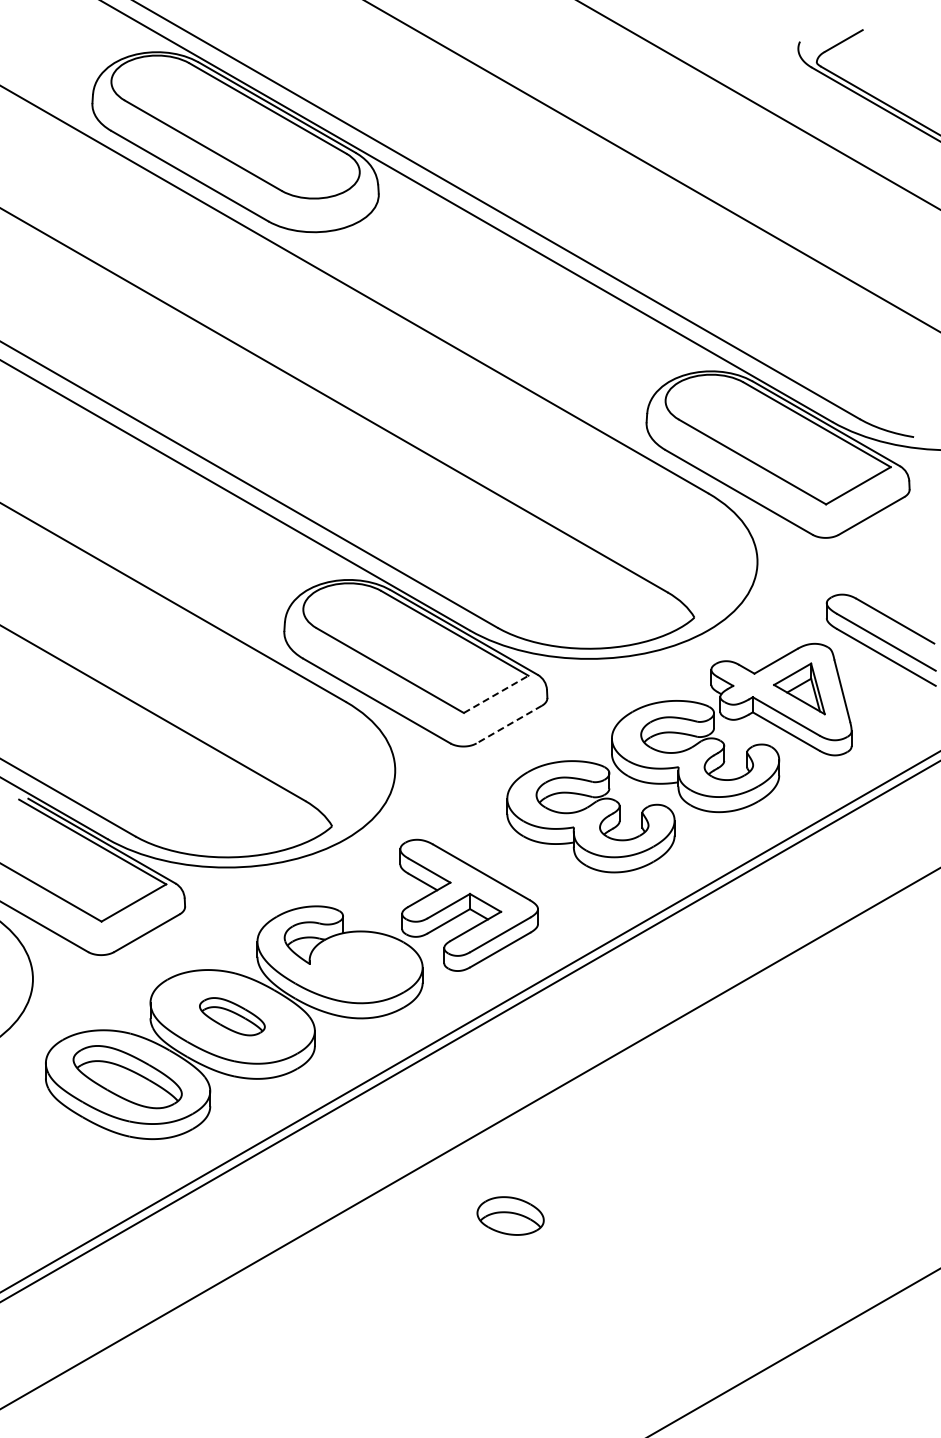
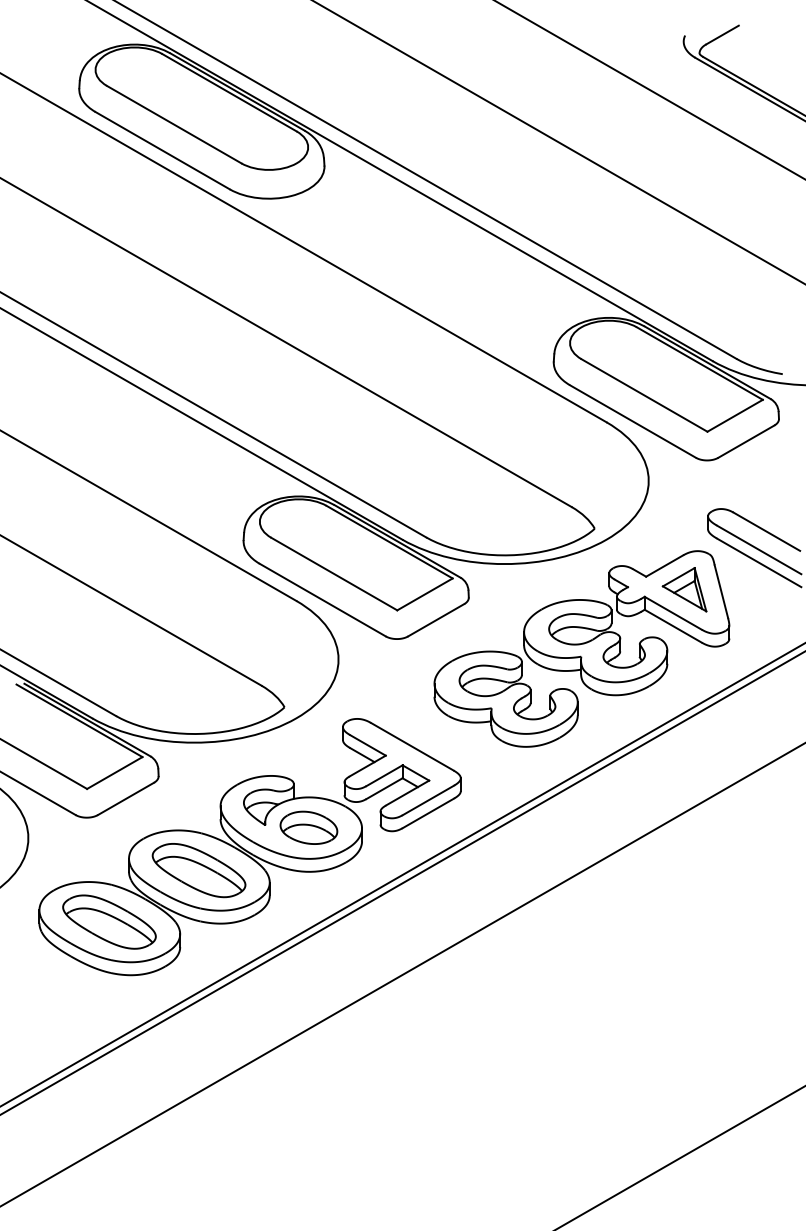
line: (496, 694) -> (425, 594), dashed -> solid
line: (509, 724) -> (436, 620), dashed -> solid
part: (232, 1016) -> (199, 870), size x1.67
part: (510, 1215) -> (308, 827), moved

